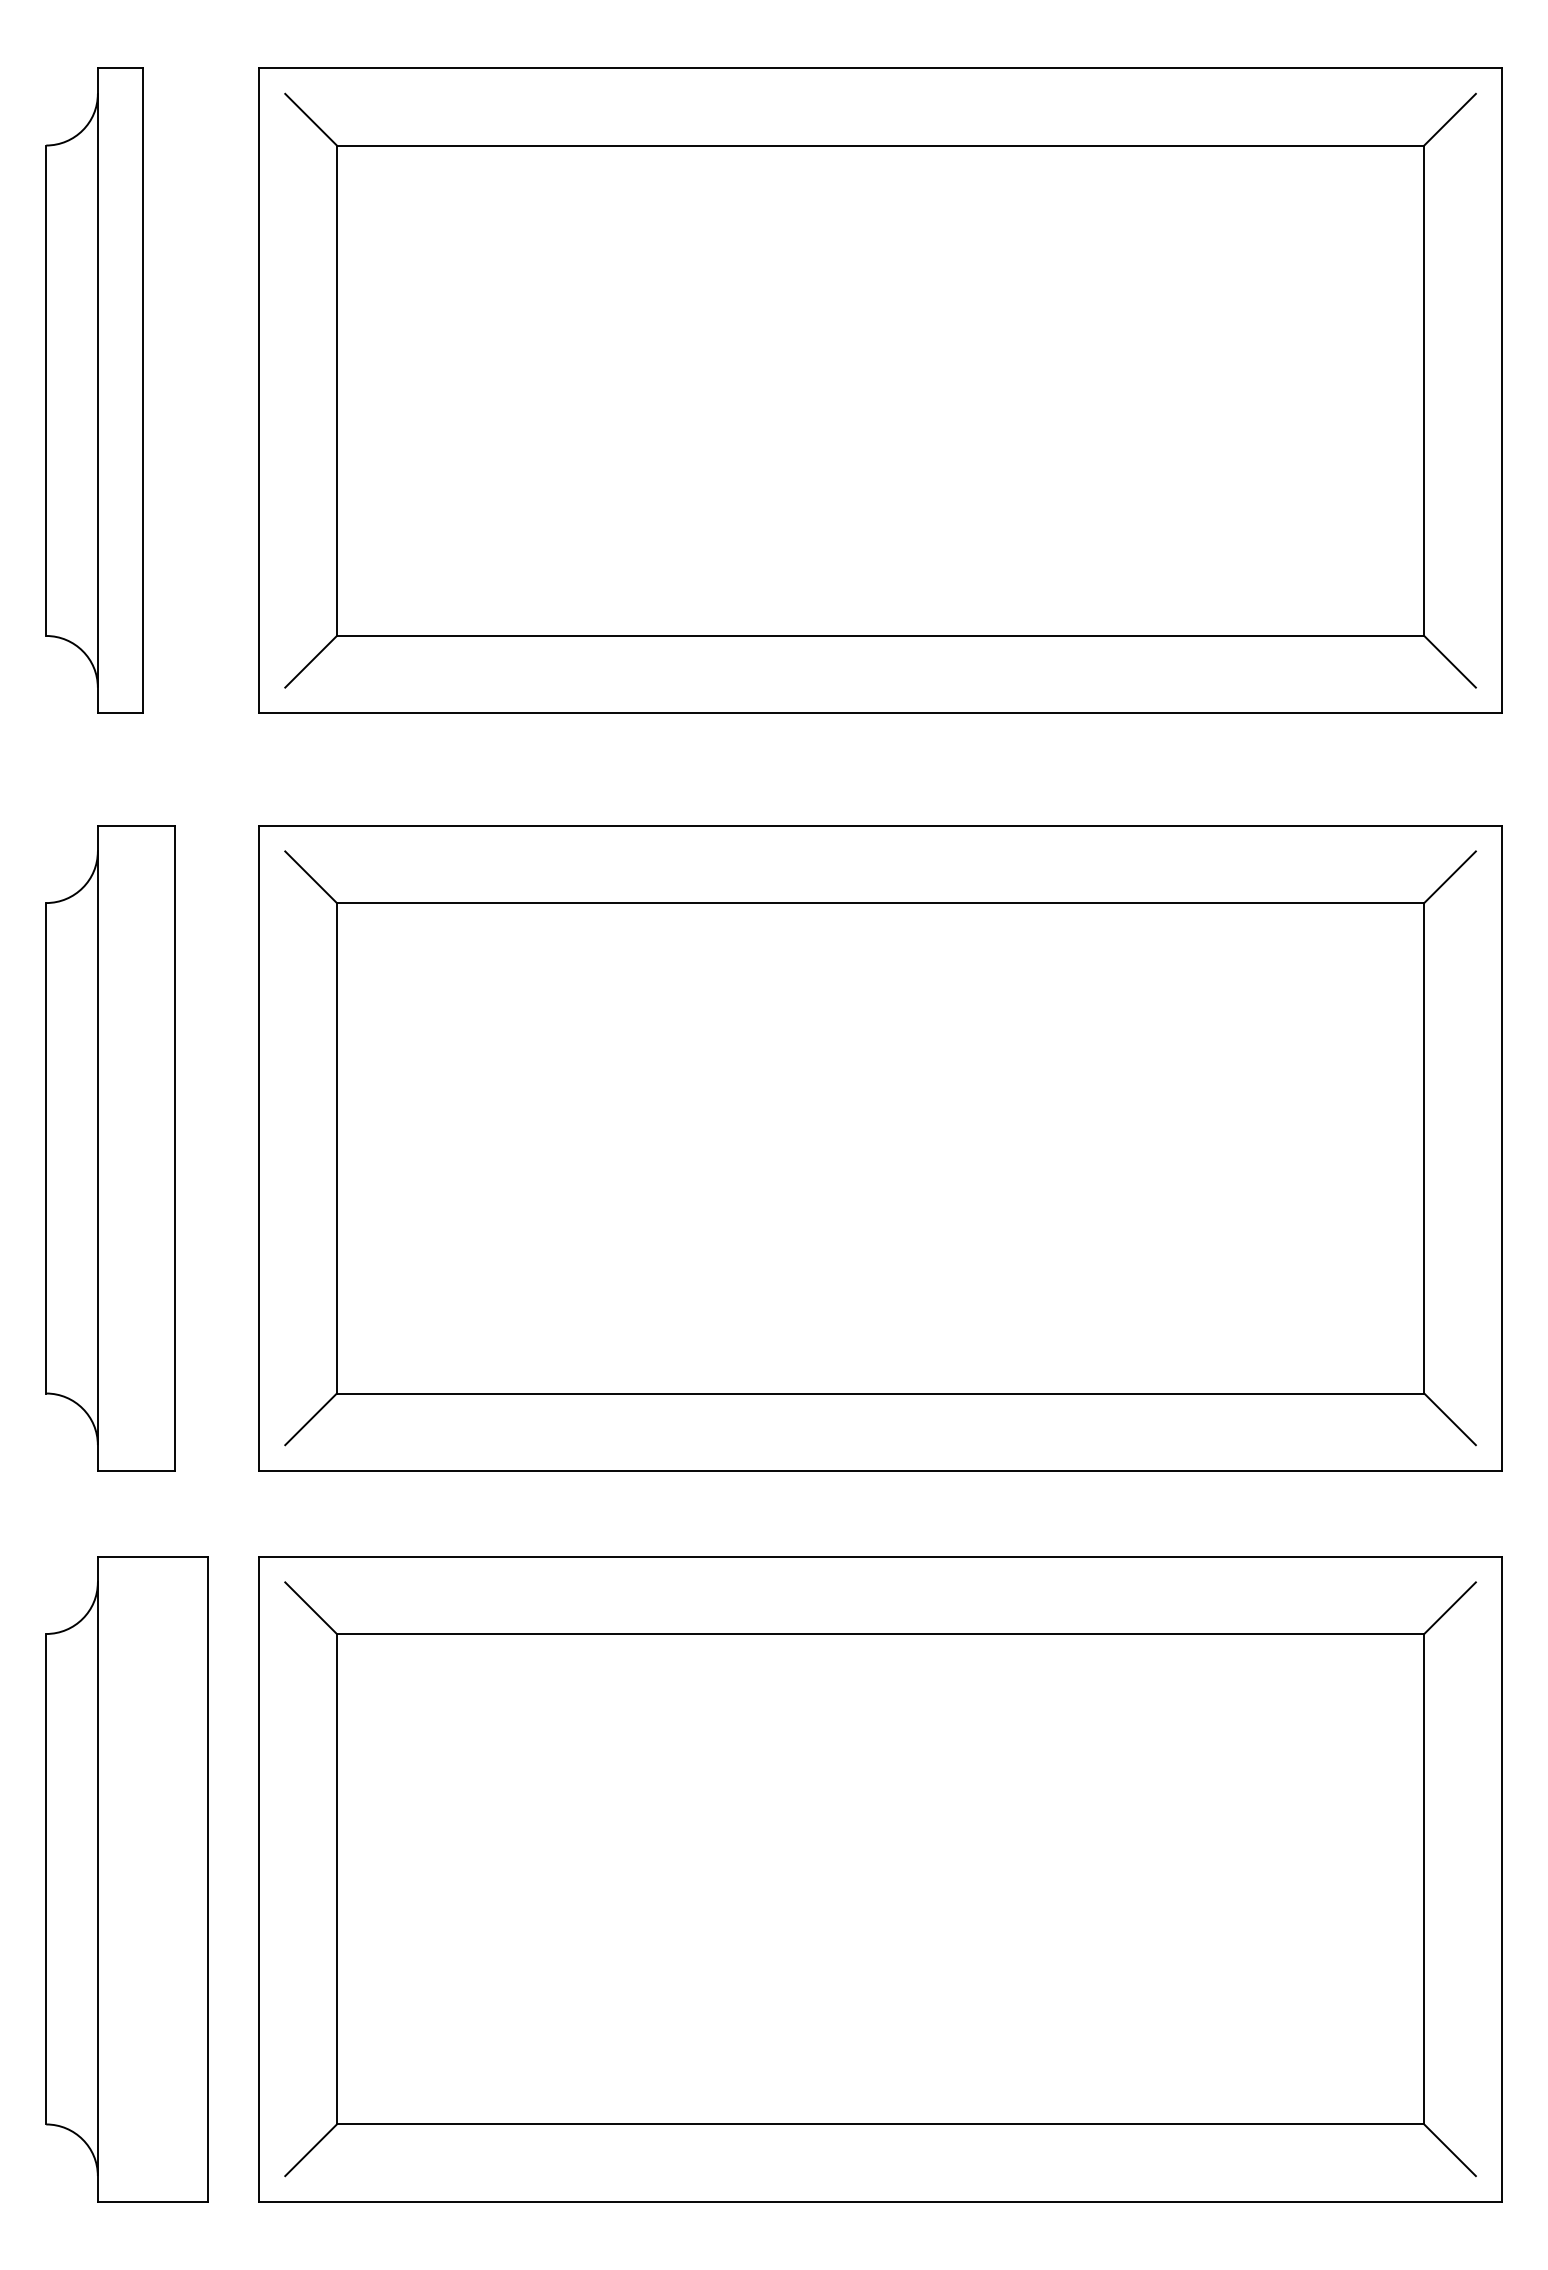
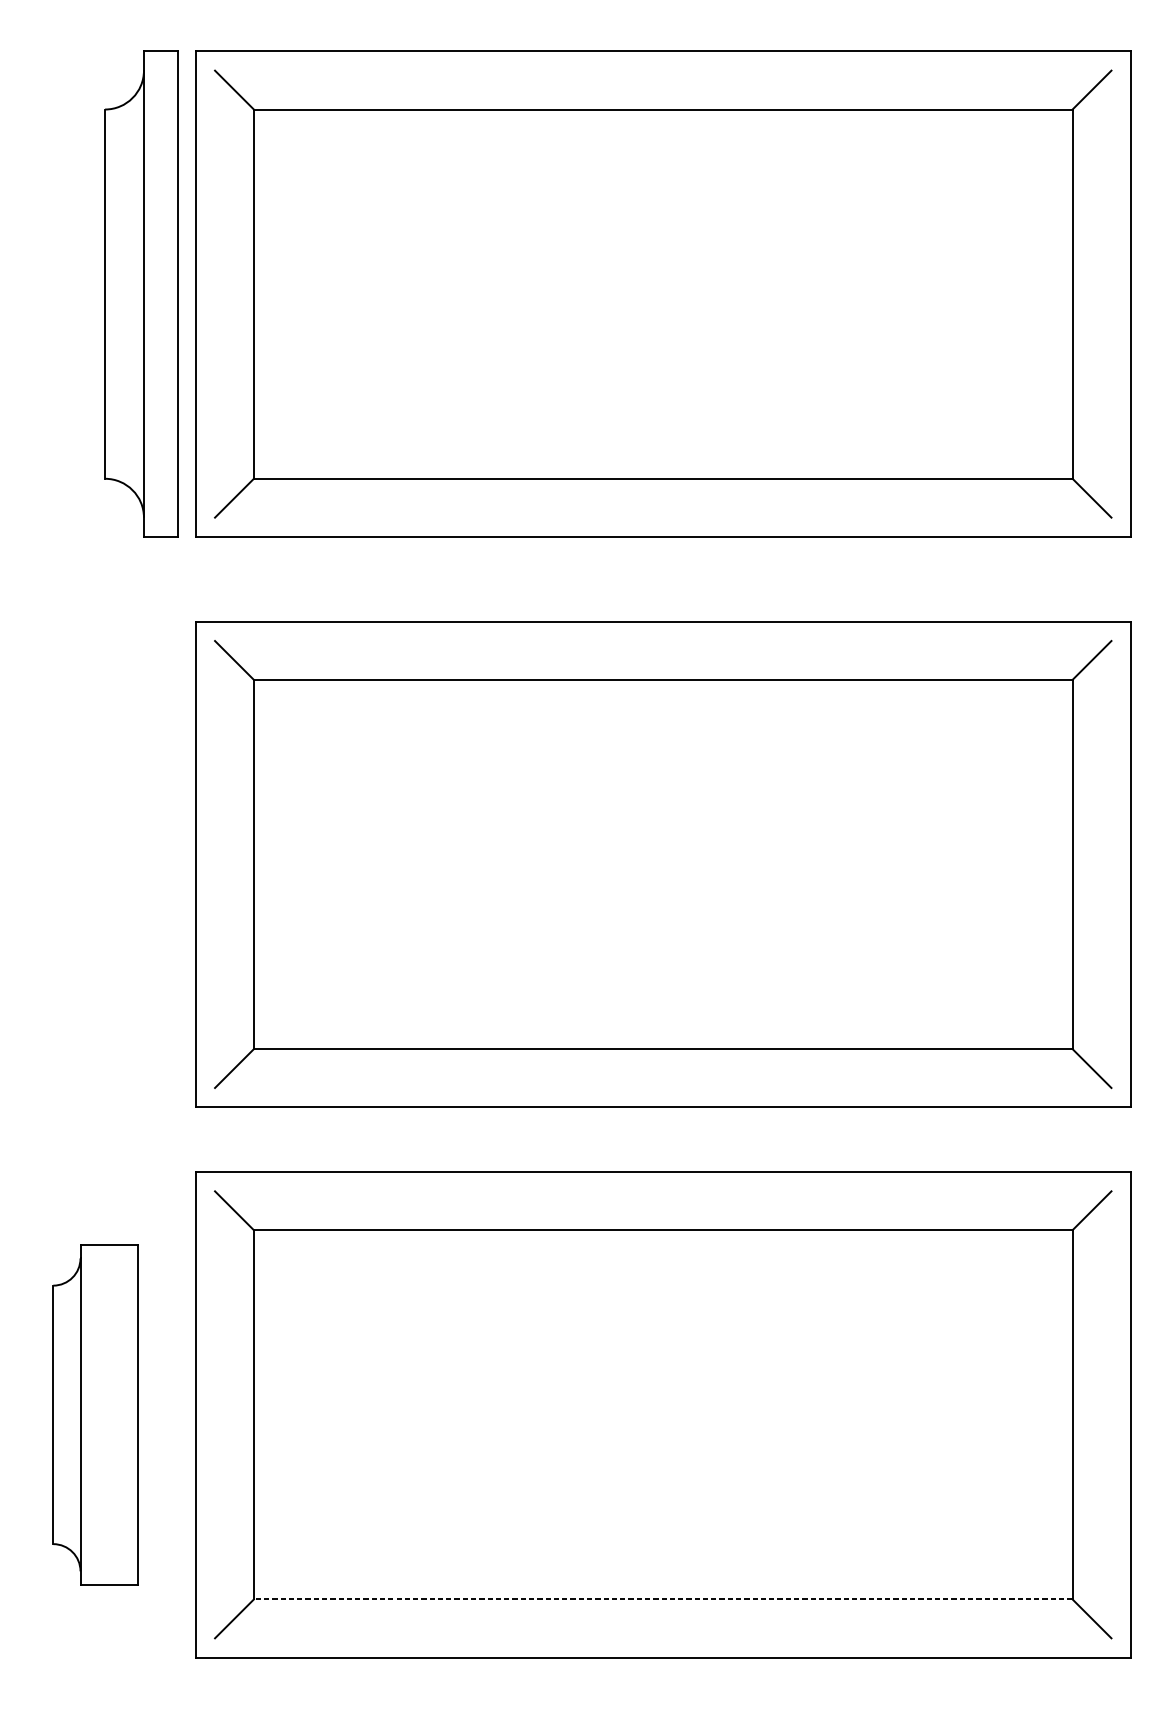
part: (94, 390) -> (141, 293), moved
part: (110, 1148) -> (83, 864), removed
part: (126, 1879) -> (95, 1415), size x0.7
line: (880, 2124) -> (663, 1599), solid -> dashed

